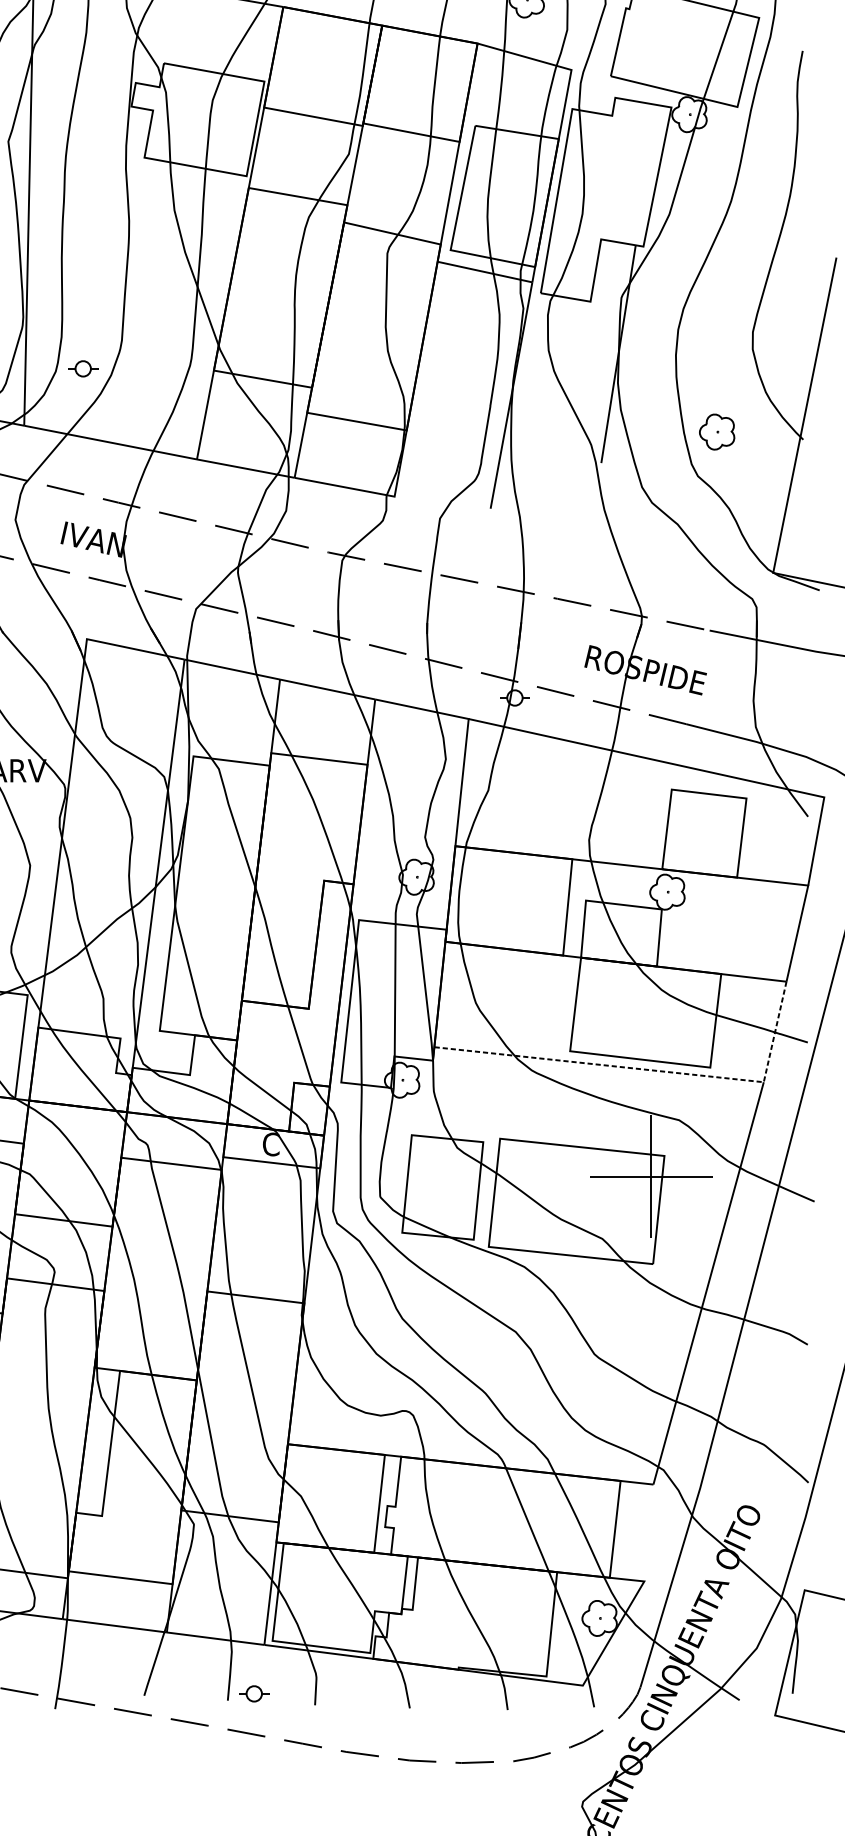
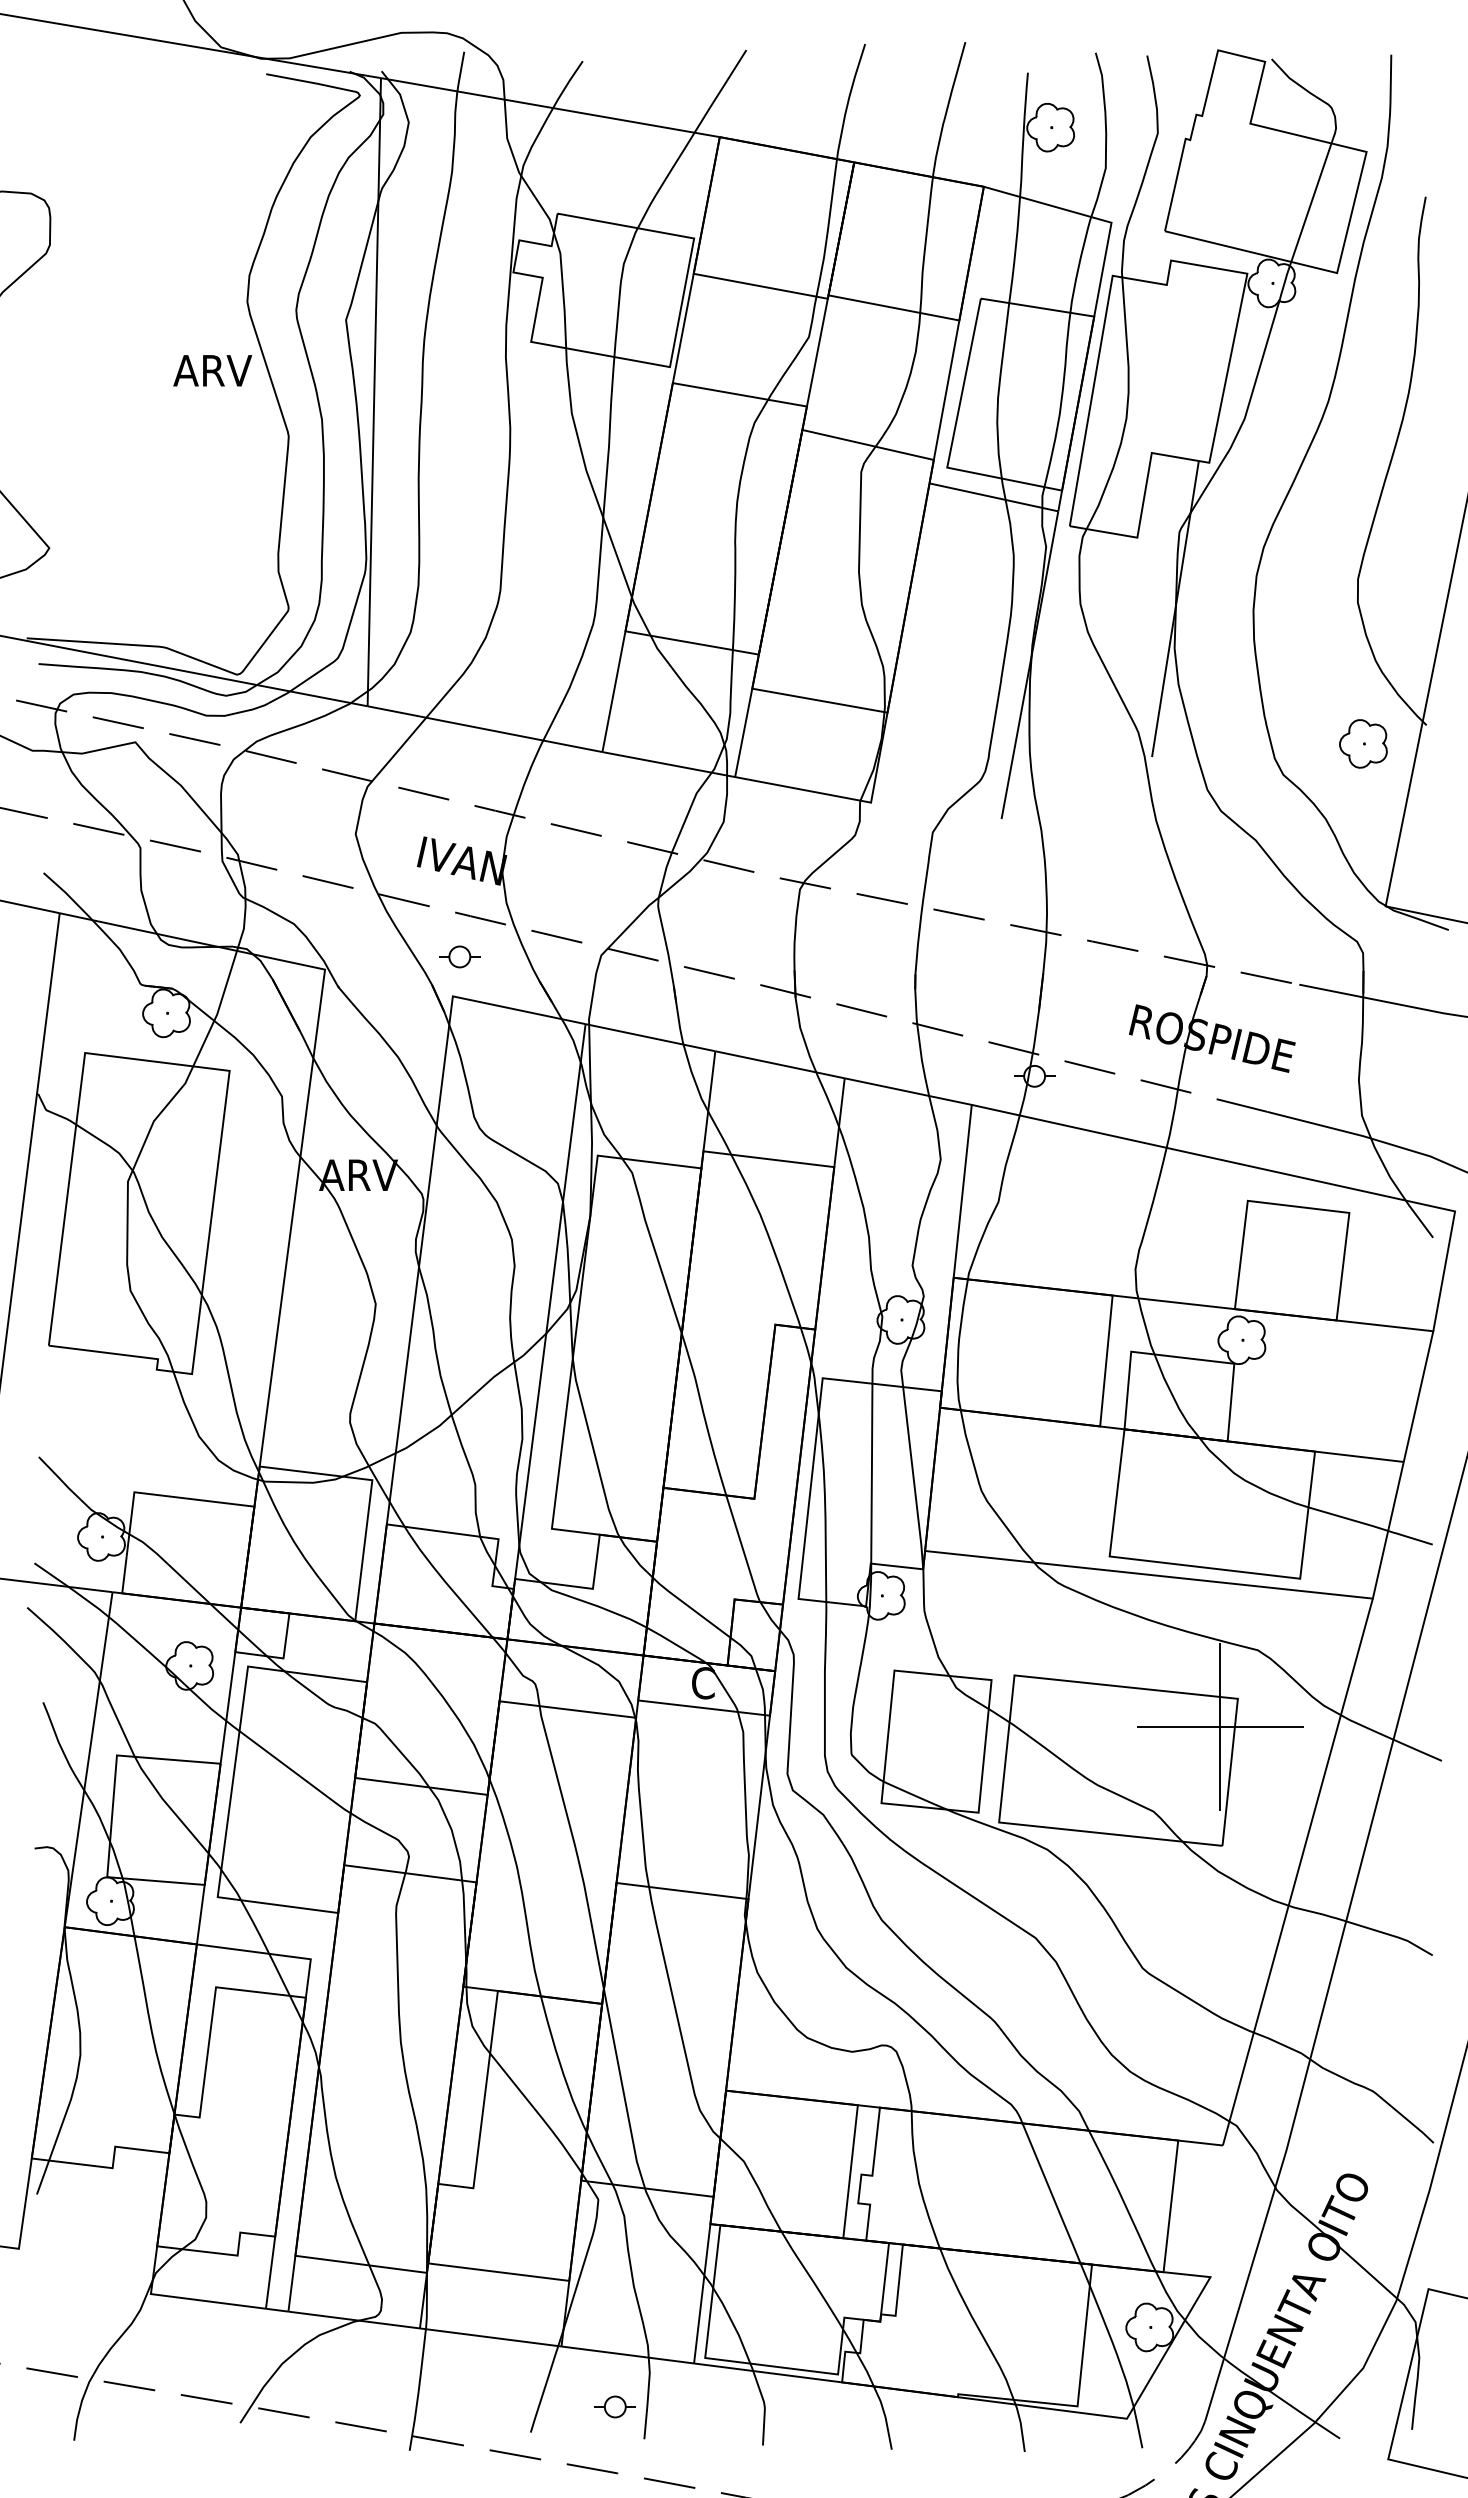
part: (83, 368) -> (459, 956), moved
part: (717, 431) -> (1363, 743), moved
line: (650, 1070) -> (1218, 1582), dashed -> solid
part: (253, 1693) -> (614, 2406), moved

